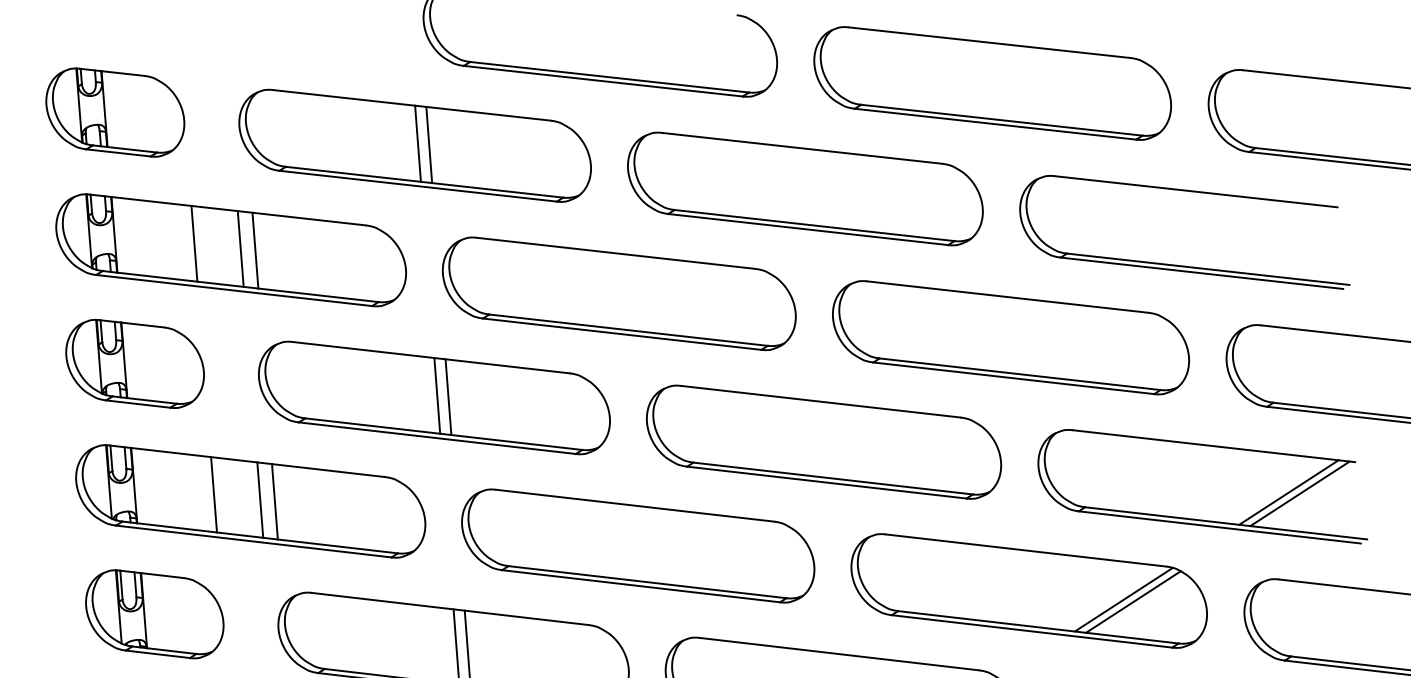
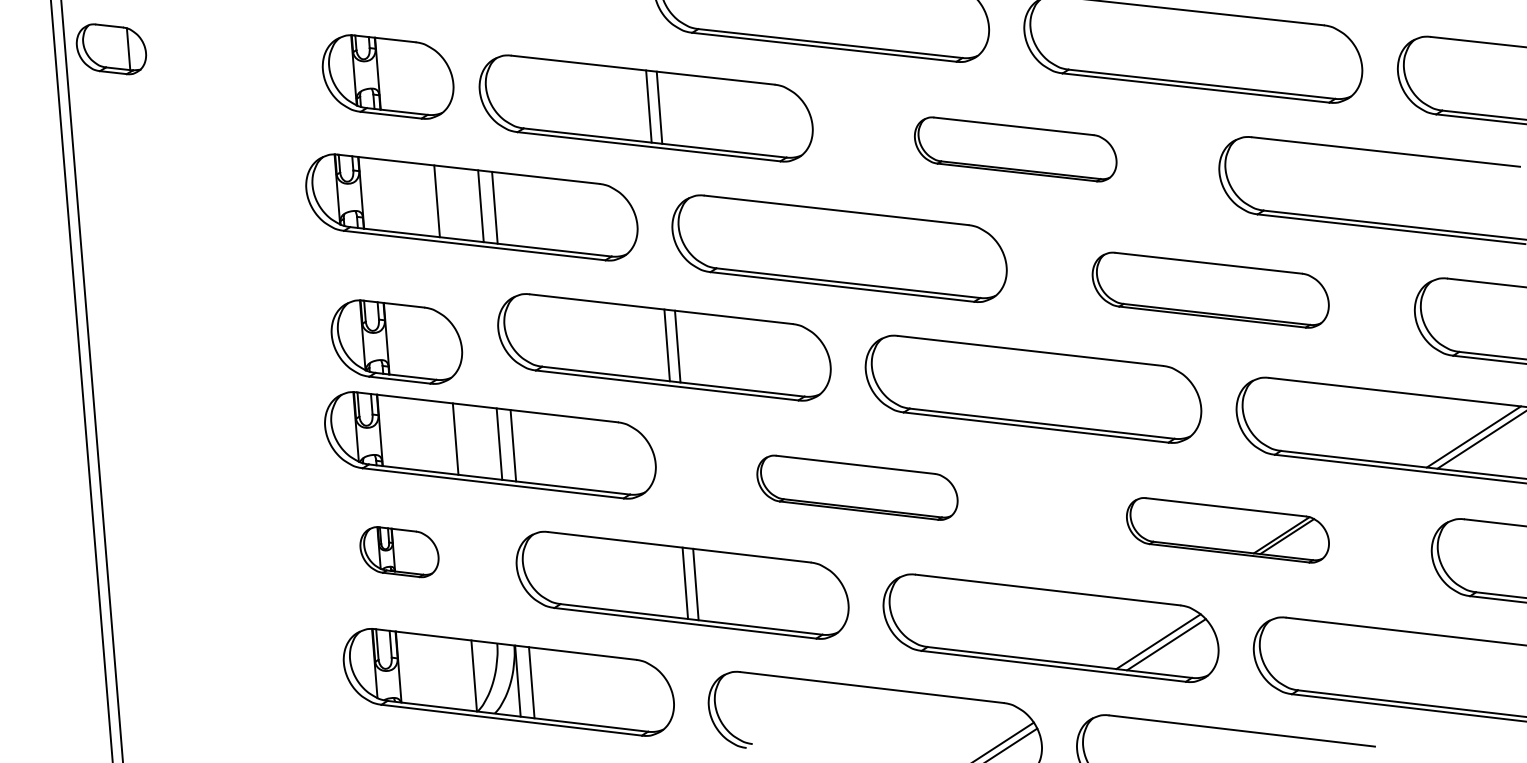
part: (114, 112) -> (387, 76), moved
part: (805, 189) -> (1015, 149), size x0.6
part: (1010, 336) -> (1210, 289), size x0.7
part: (134, 363) -> (396, 341), moved
part: (638, 545) -> (857, 487), size x0.6
part: (1028, 591) -> (1227, 530), size x0.6
part: (154, 613) -> (399, 551), size x0.6

